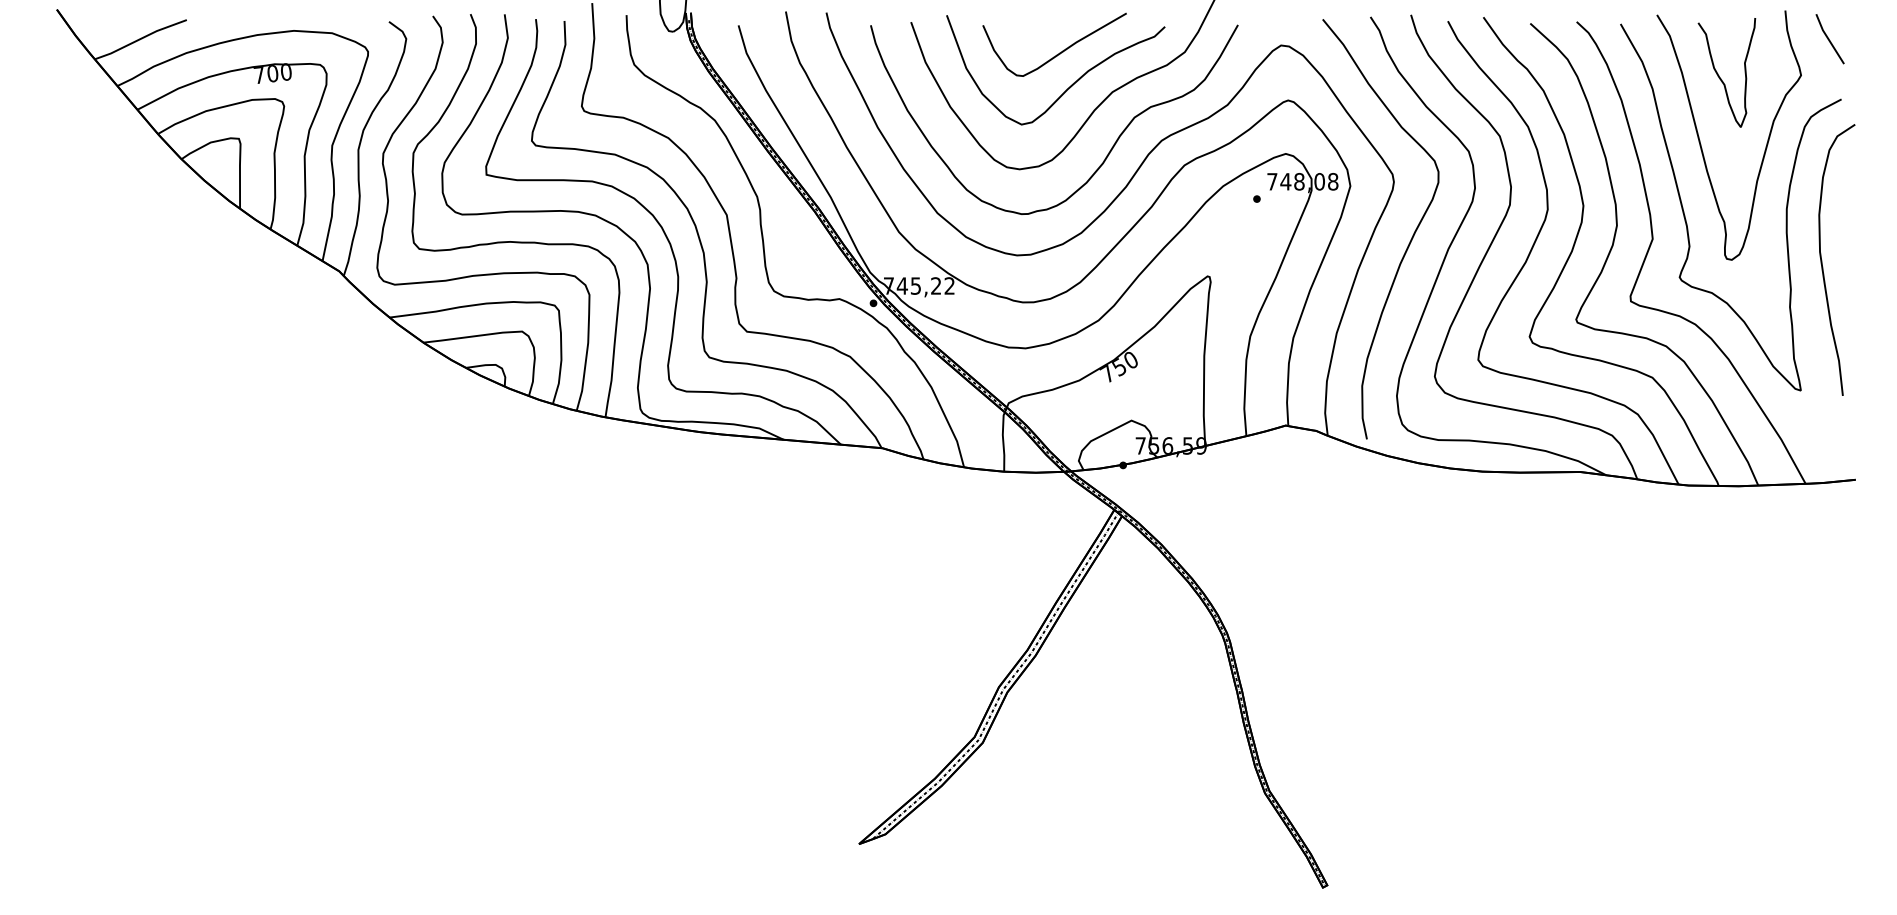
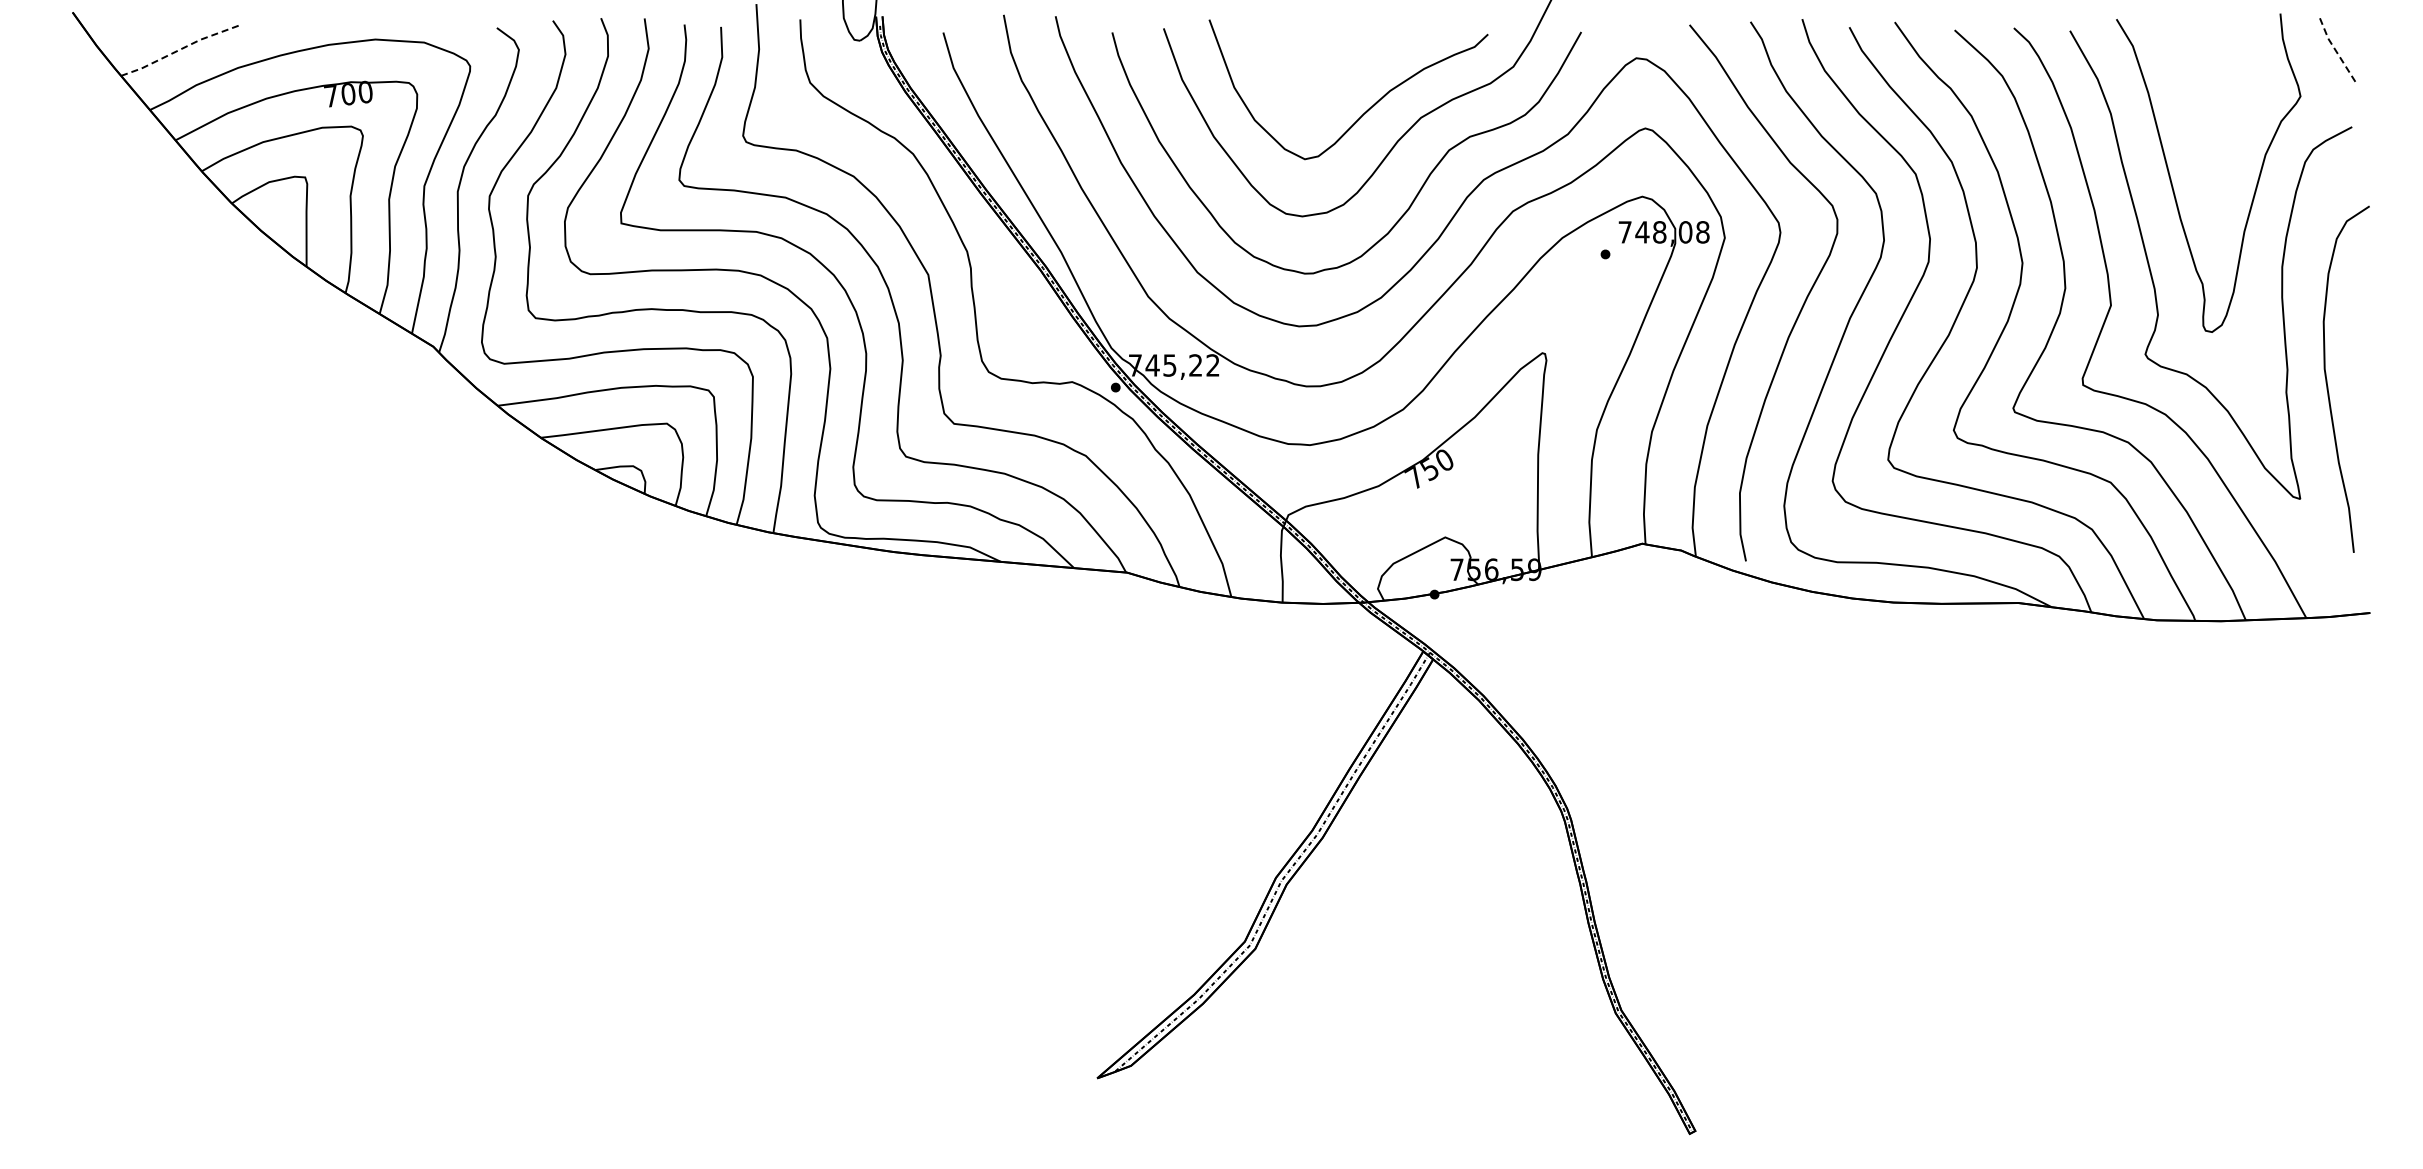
line: (140, 39) -> (179, 50), solid -> dashed
line: (1828, 39) -> (2335, 50), solid -> dashed
curve: (1059, 52) -> (1353, 67), removed
curve: (1719, 76) -> (2196, 97), removed
curve: (1822, 260) -> (2327, 379), moved

